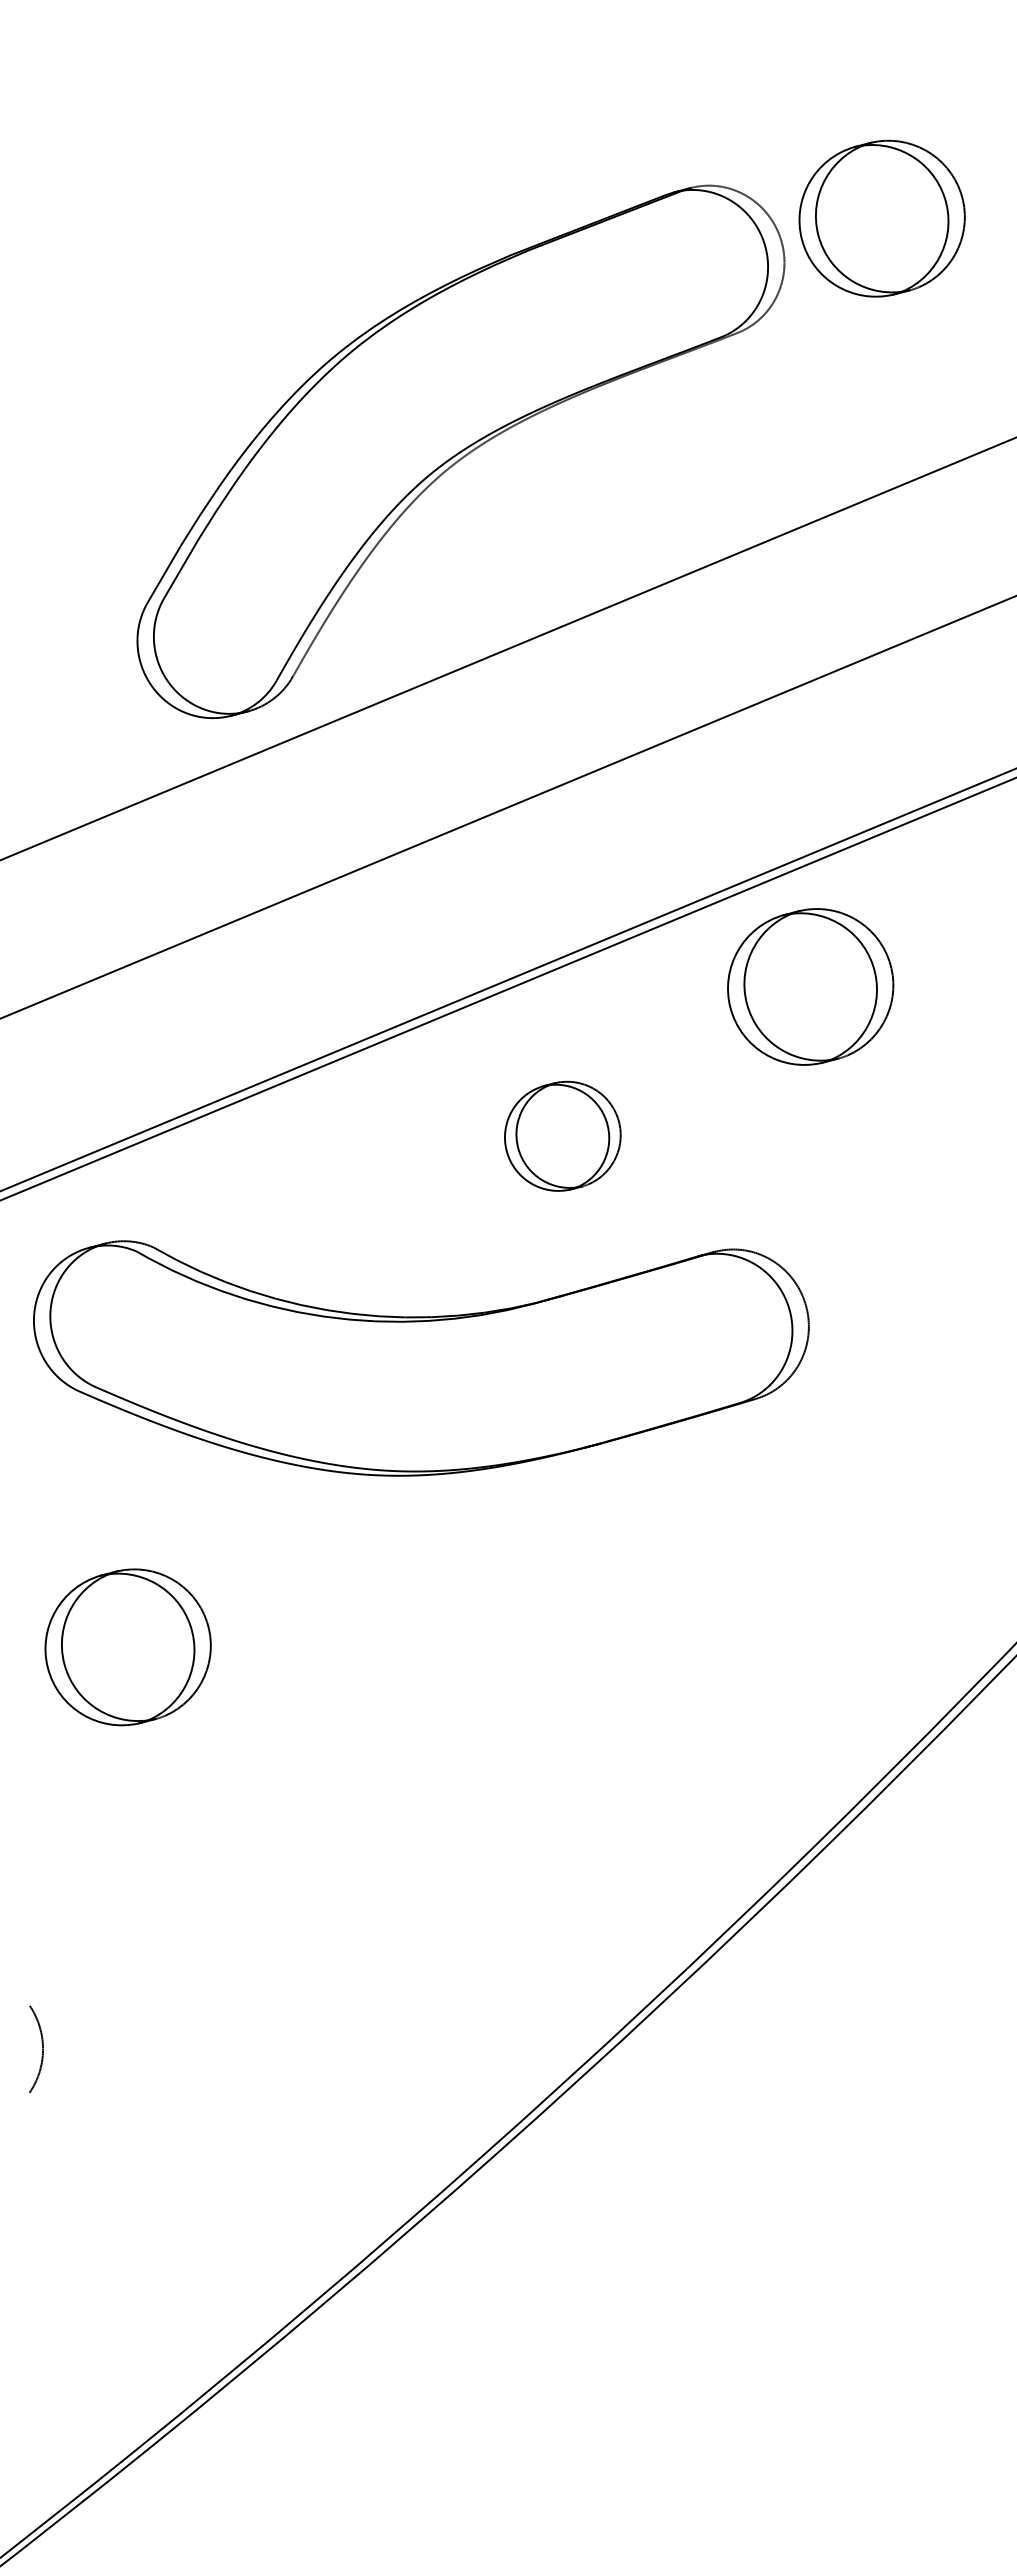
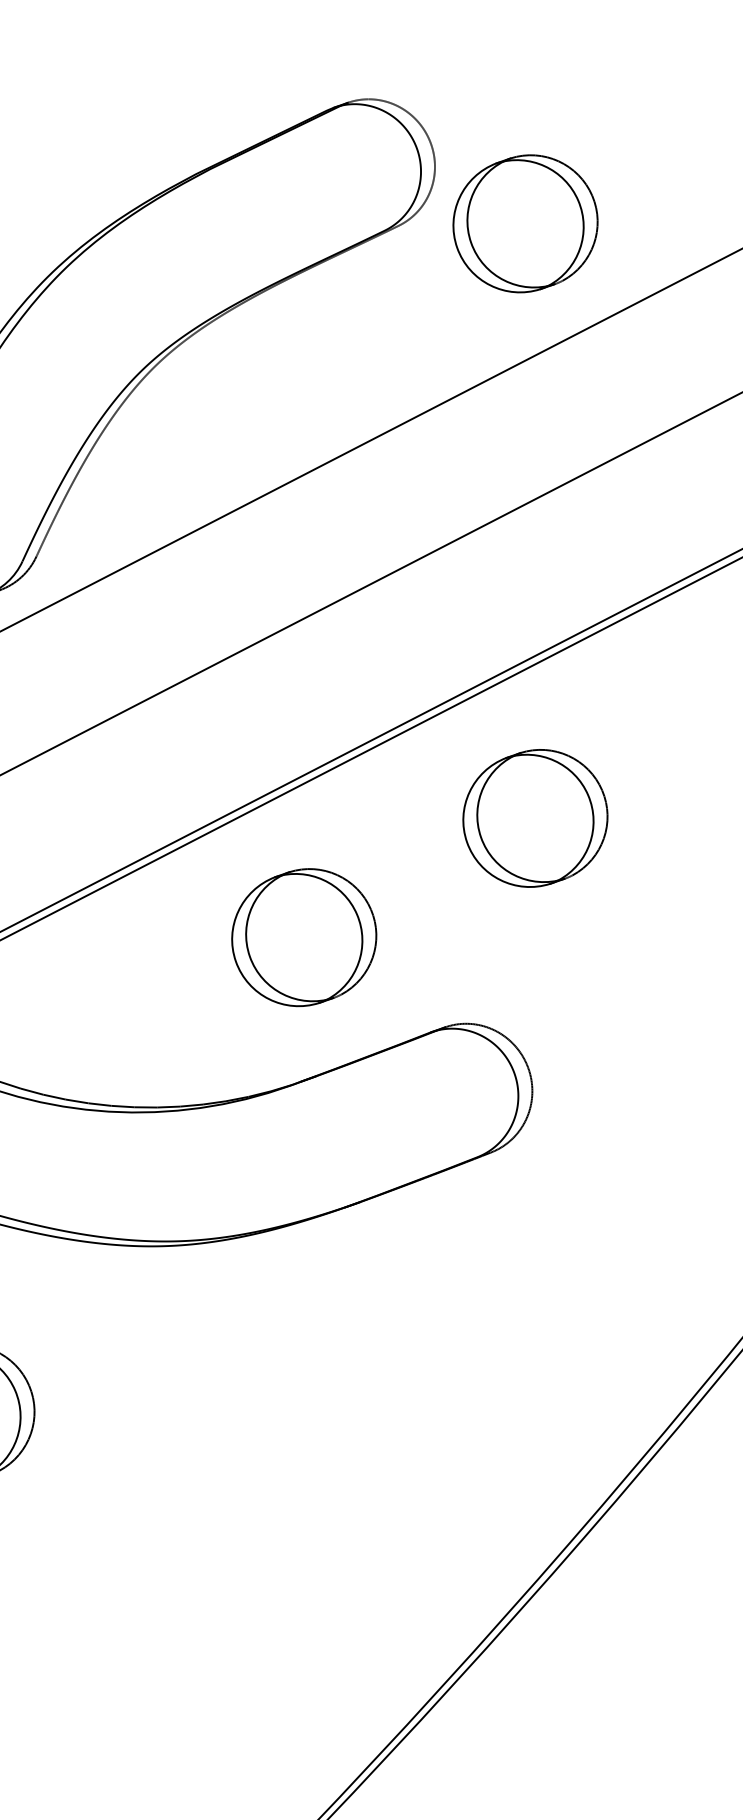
part: (881, 218) -> (524, 223), moved
part: (810, 986) -> (535, 818), moved
part: (562, 1136) -> (304, 937), size x1.43

